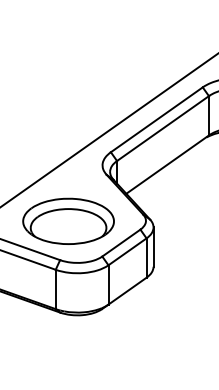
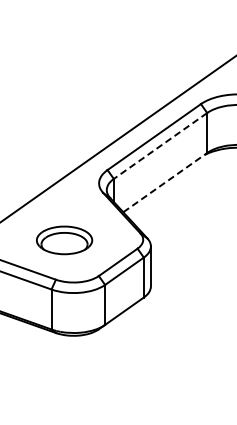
line: (162, 129) -> (160, 146), solid -> dashed
line: (167, 164) -> (165, 182), solid -> dashed
part: (68, 221) -> (64, 240), size x0.6

